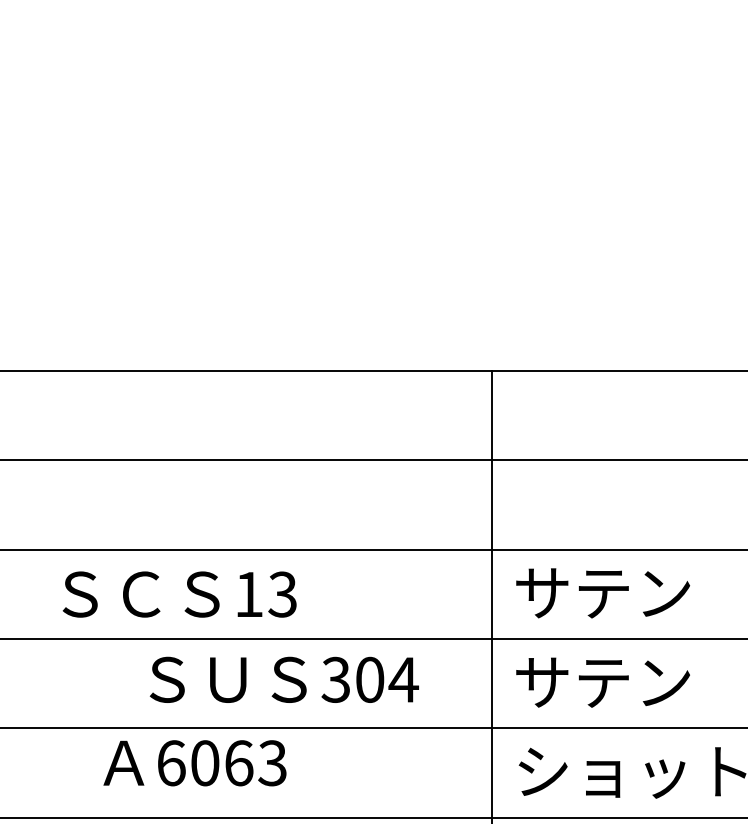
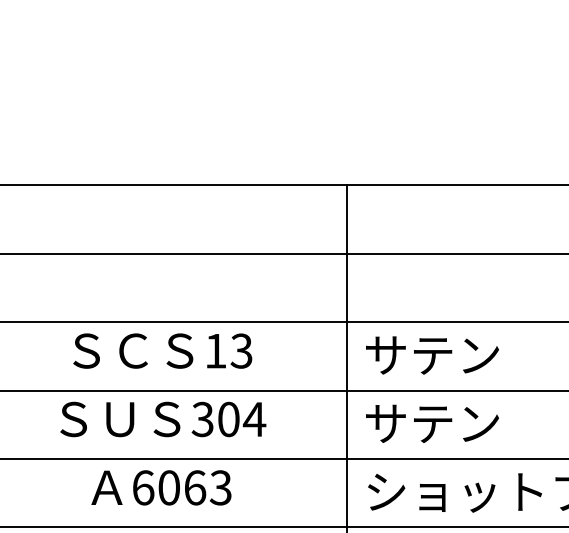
text: (179, 594) -> (162, 351), moved
text: (283, 679) -> (162, 419), moved
text: (194, 763) -> (161, 488), moved

